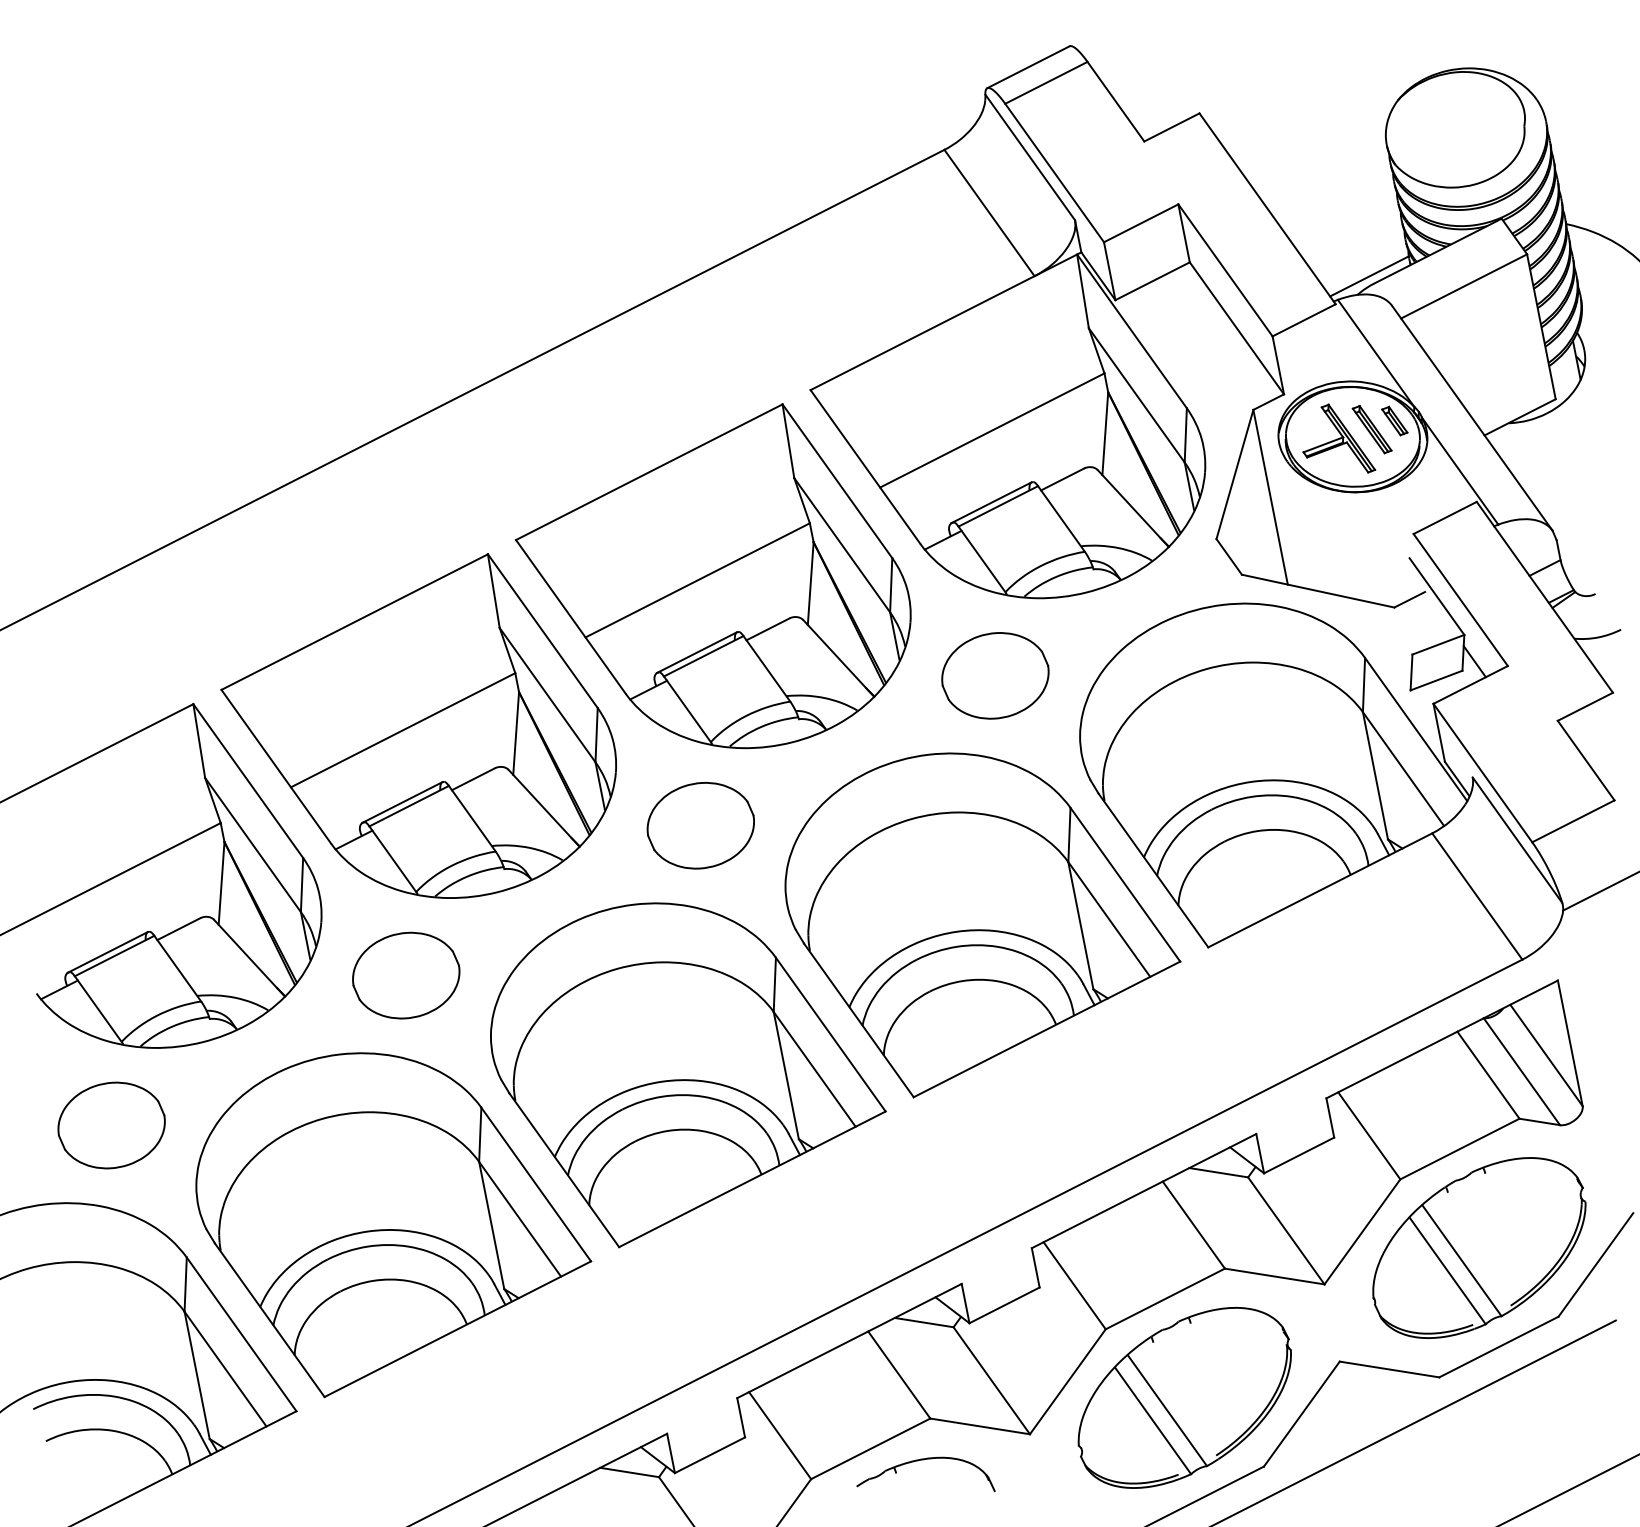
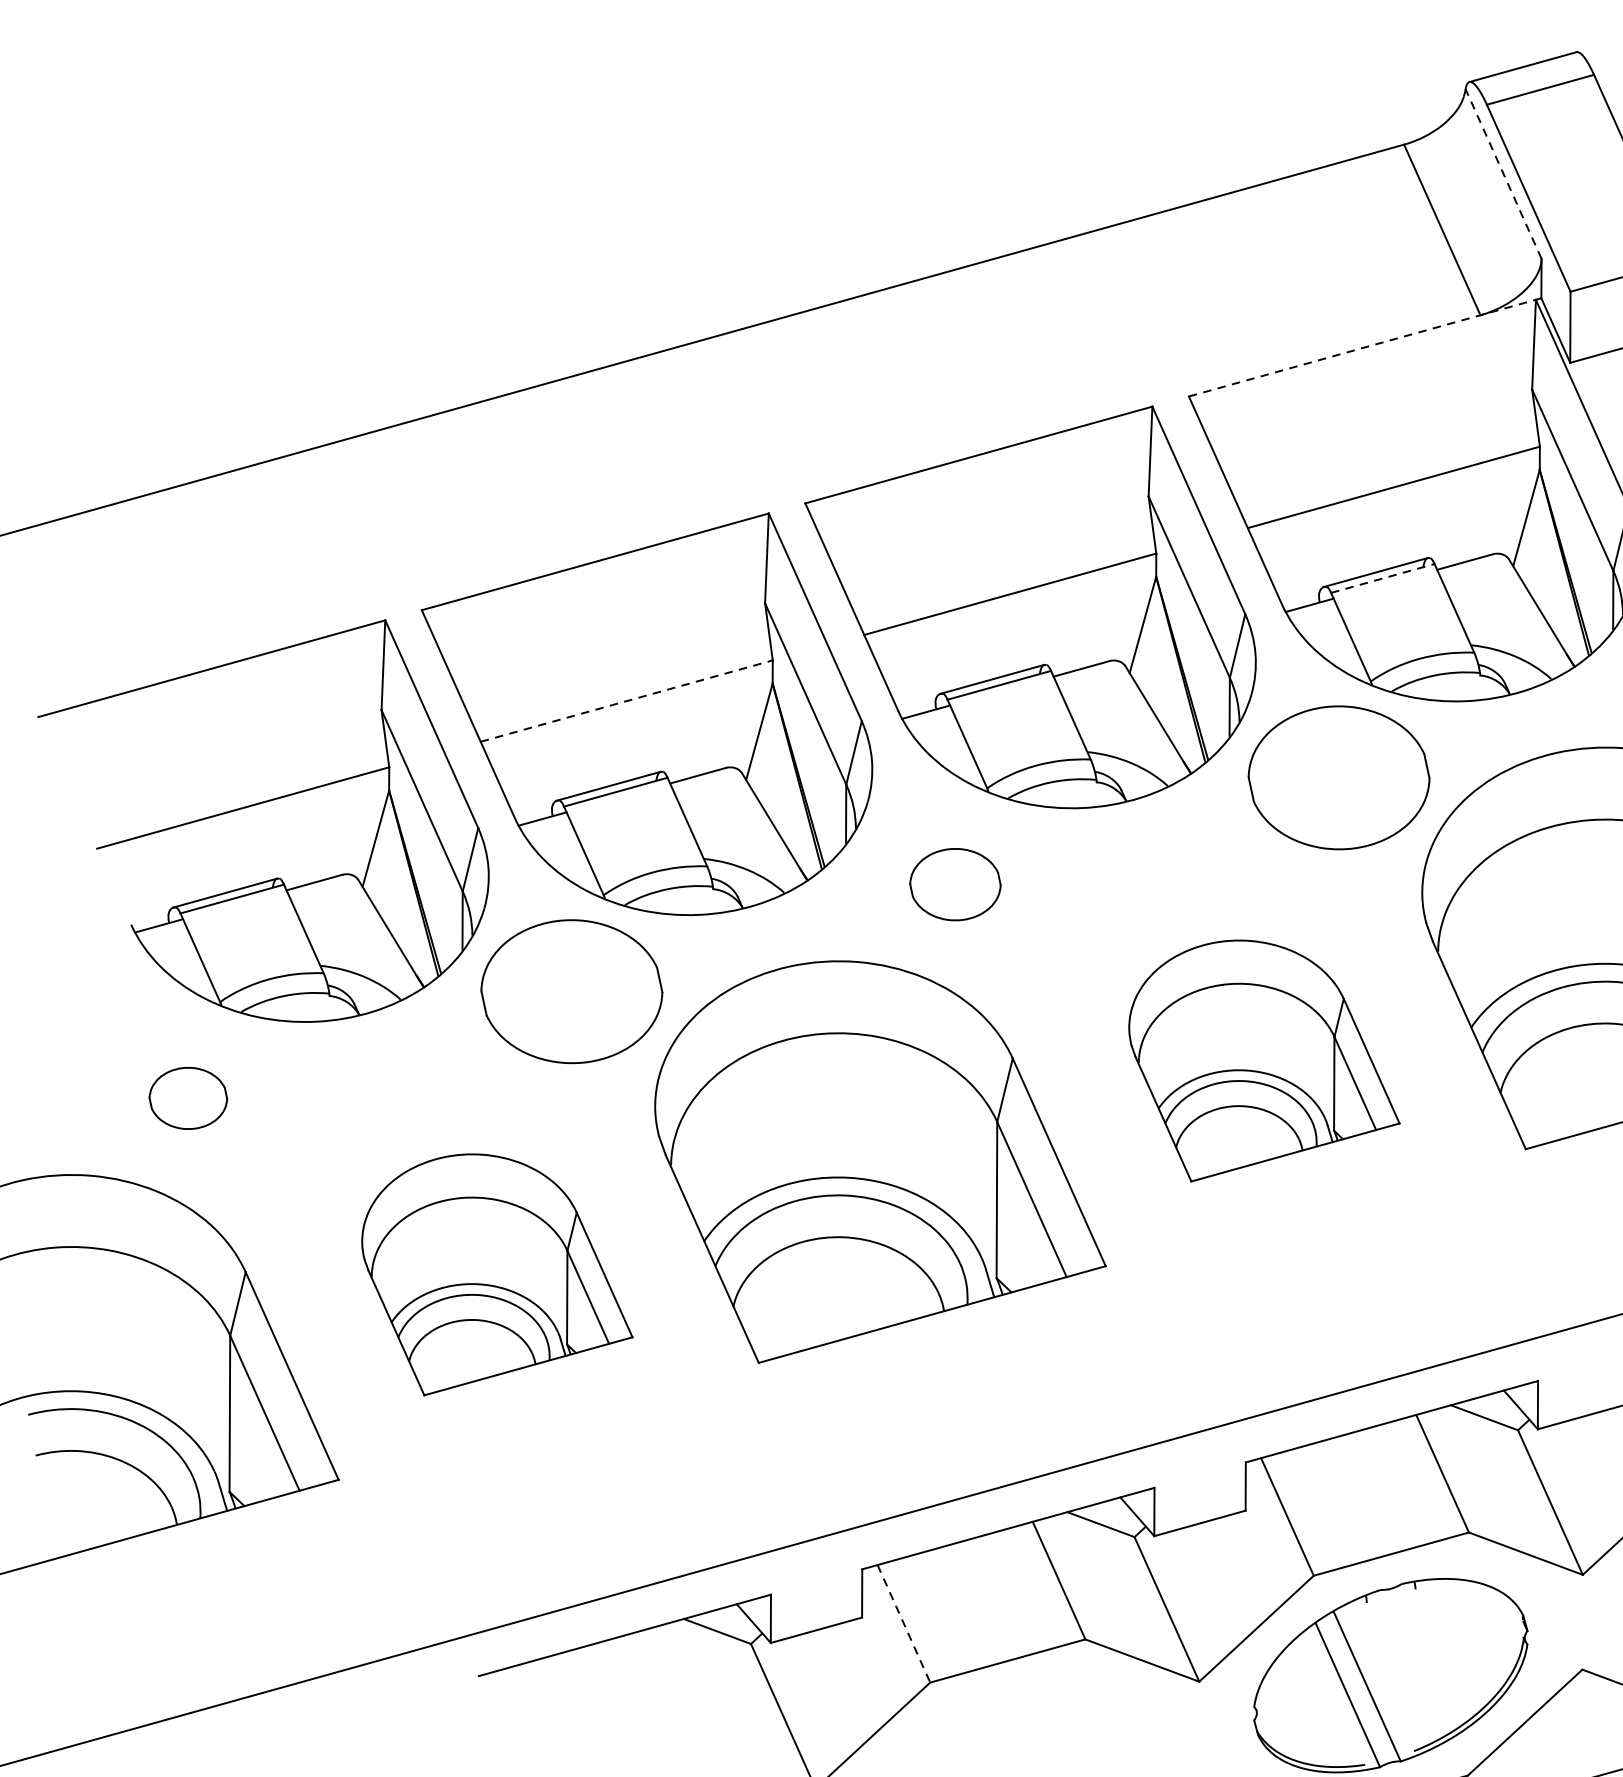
line: (1029, 157) -> (1502, 173), solid -> dashed
line: (945, 321) -> (1364, 347), solid -> dashed
line: (998, 506) -> (1383, 578), solid -> dashed
part: (995, 675) -> (1339, 777), size x1.4
line: (403, 730) -> (627, 701), solid -> dashed
part: (700, 825) -> (955, 884), size x0.7
part: (982, 925) -> (1264, 1069), size x0.6
part: (406, 975) -> (572, 991), size x1.4
part: (111, 1125) -> (188, 1098), size x0.6
part: (393, 1225) -> (497, 1283), size x0.6
line: (780, 1436) -> (904, 1624), solid -> dashed
part: (924, 1460) -> (1068, 1687), removed

